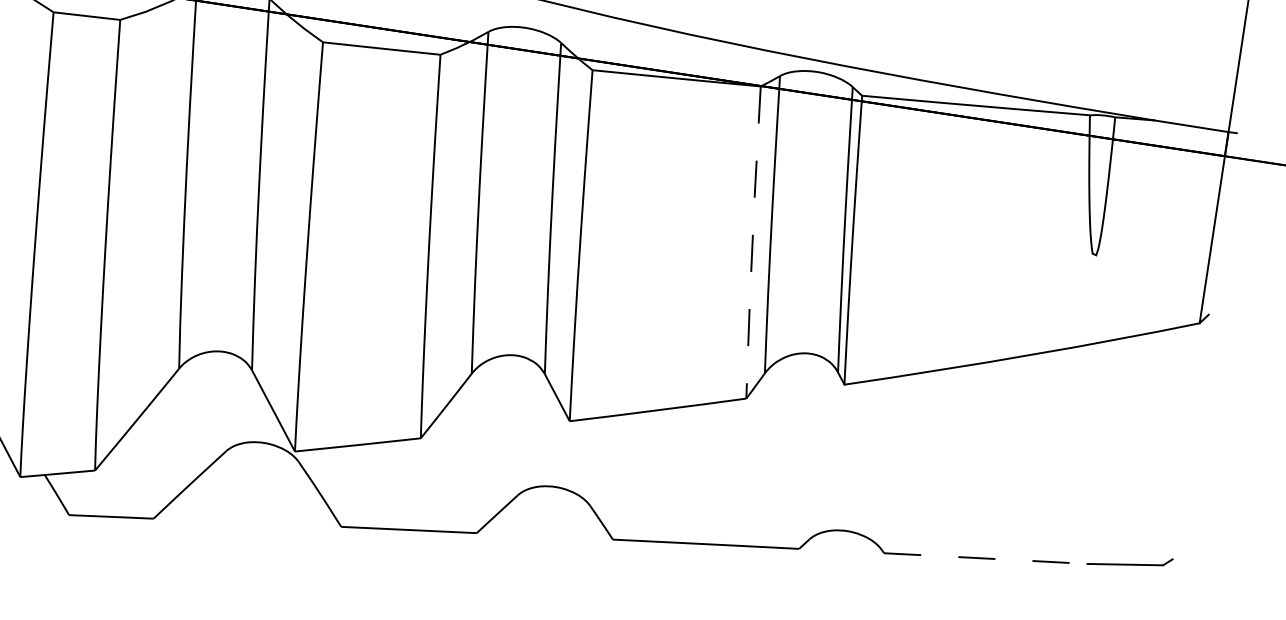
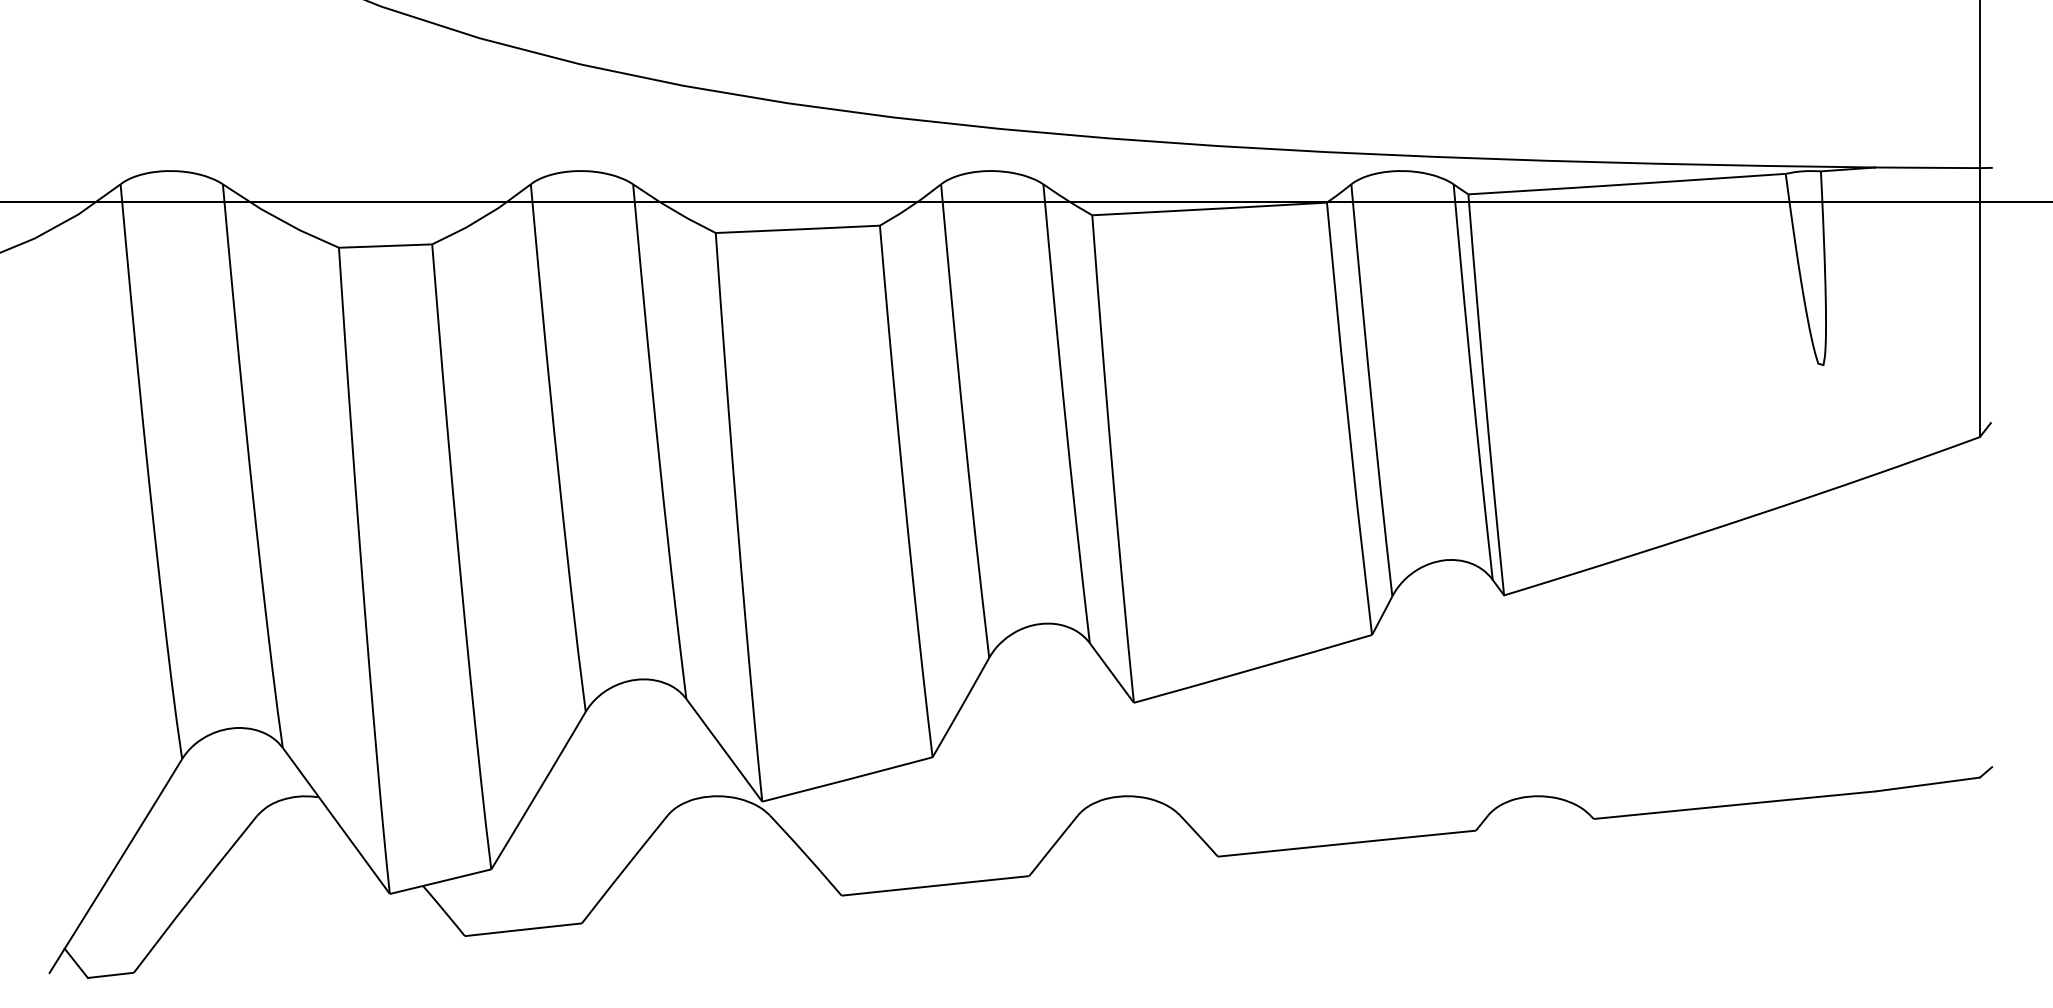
line: (752, 242) -> (1348, 419), dashed -> solid
line: (986, 558) -> (1735, 805), dashed -> solid

